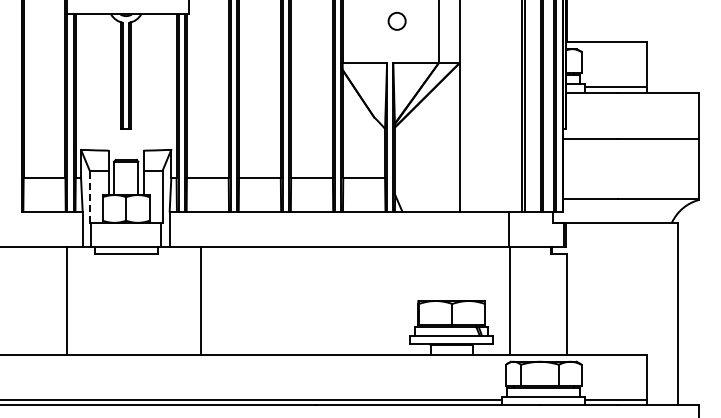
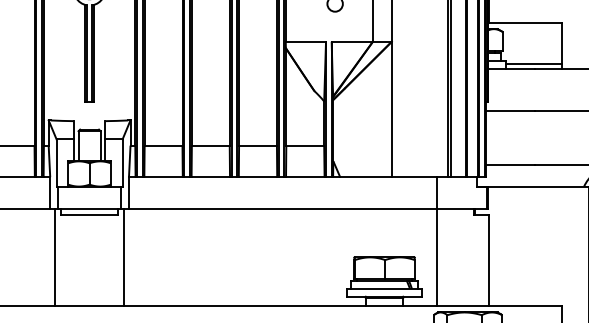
line: (89, 196) -> (56, 162), dashed -> solid
line: (66, 300) -> (54, 256), moved
line: (201, 300) -> (124, 256), moved

